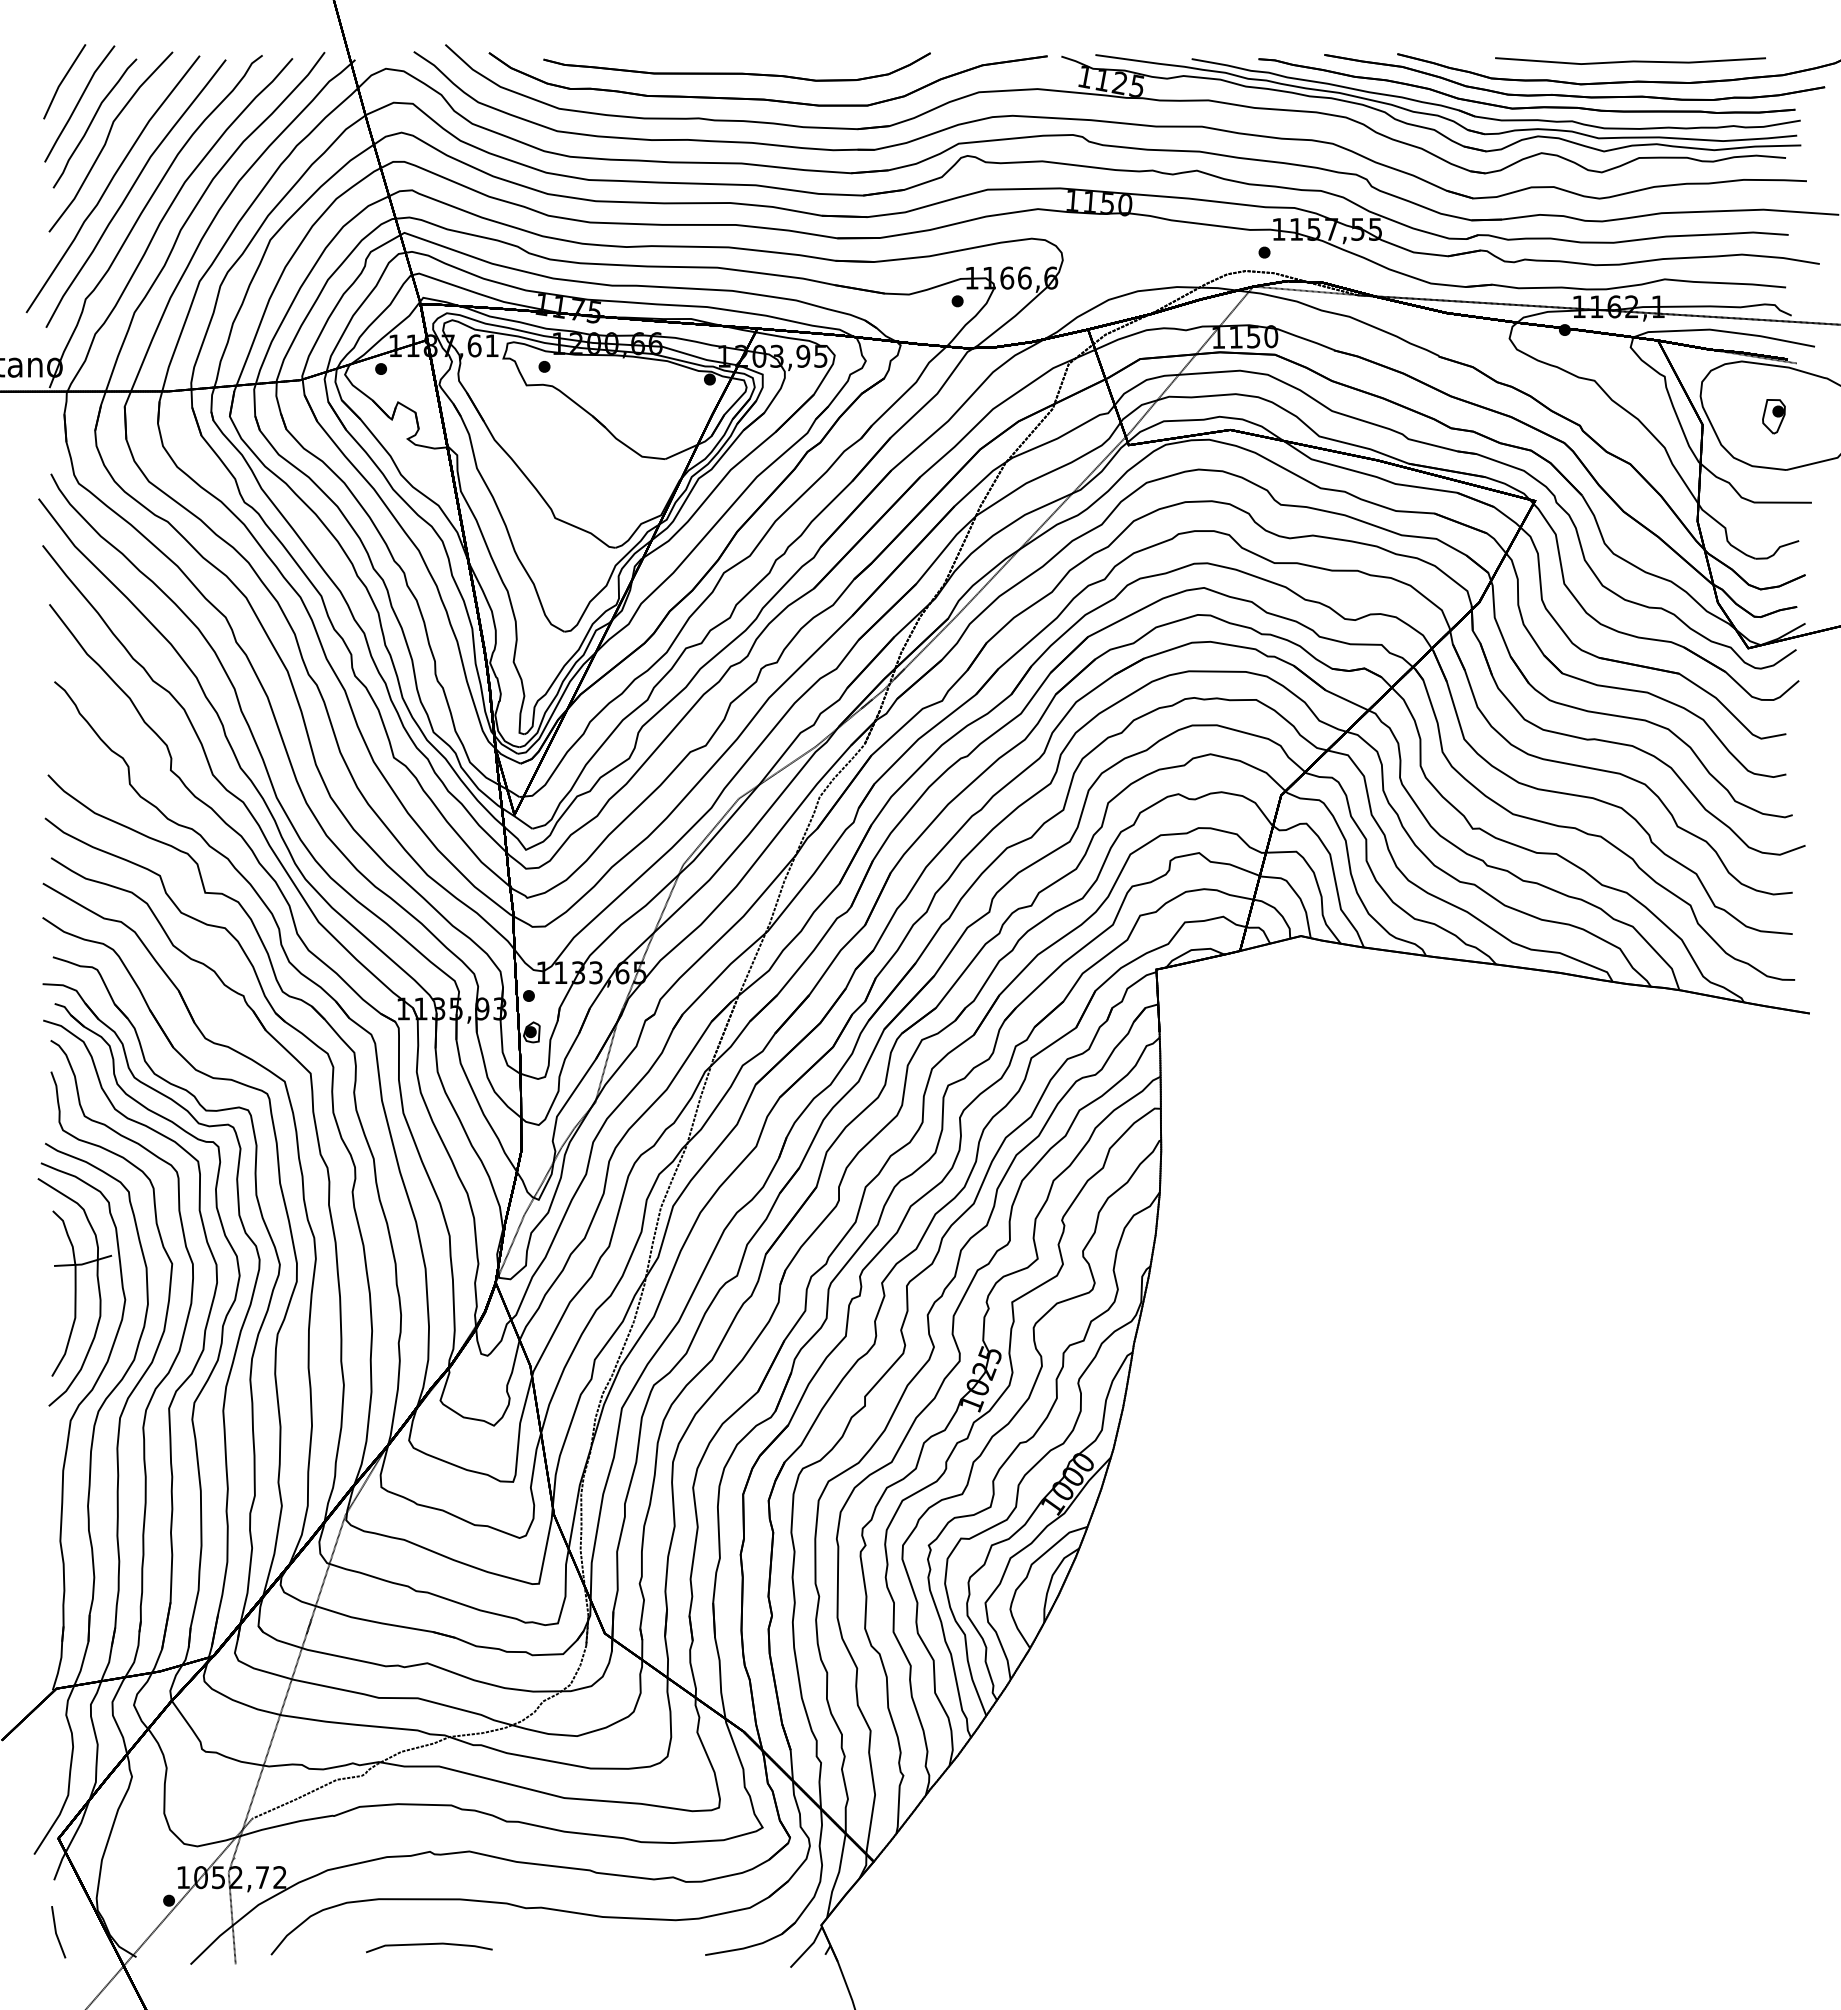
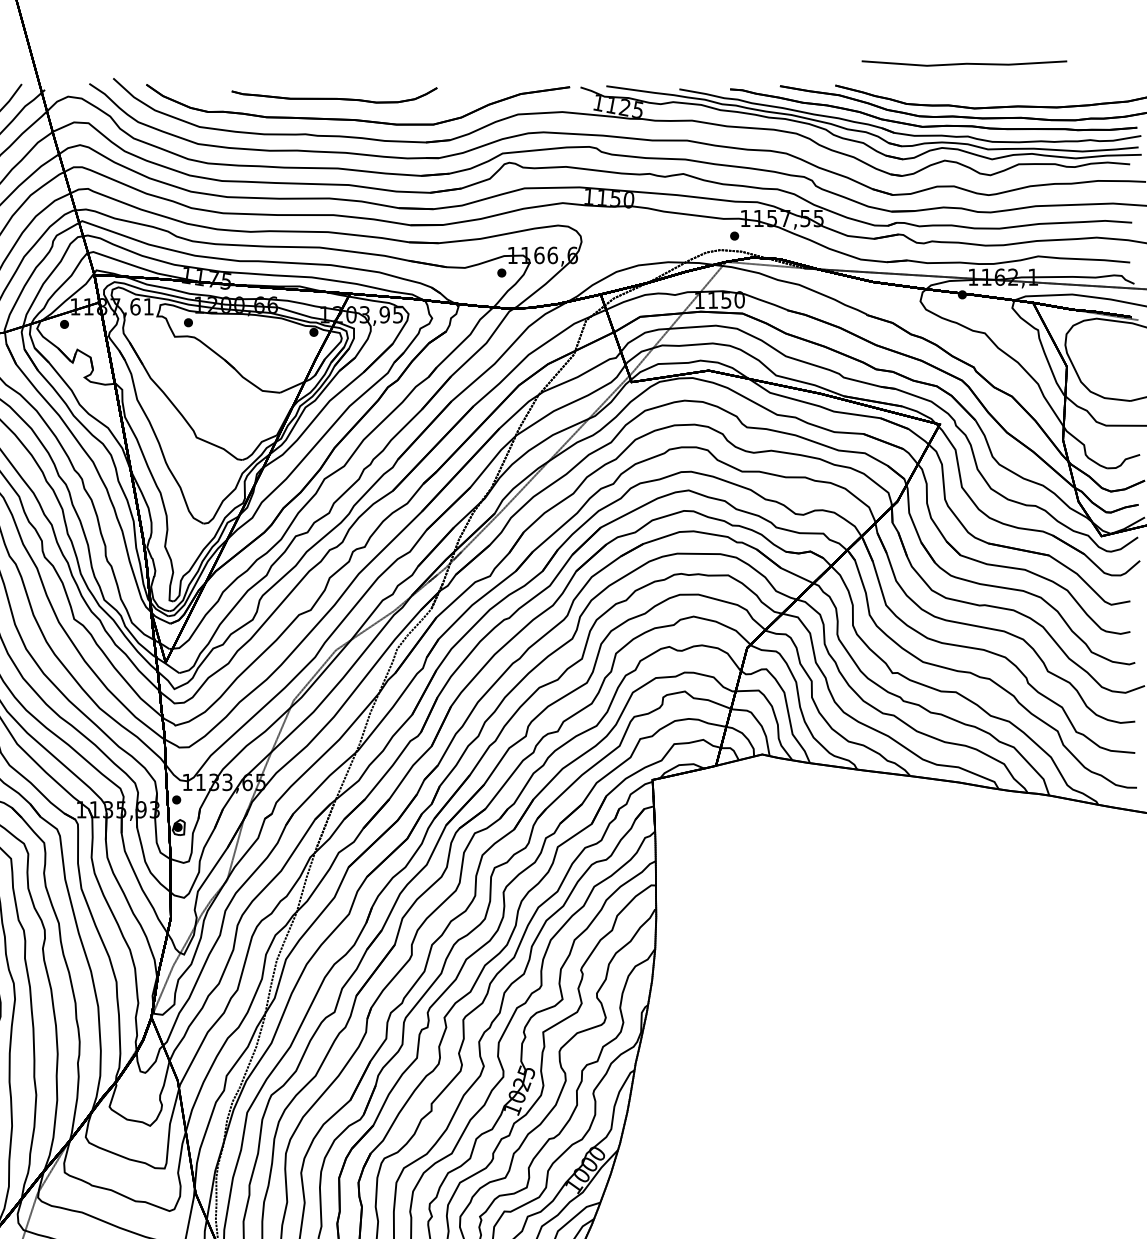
line: (1630, 60) -> (964, 63), moved
part: (736, 66) -> (334, 94), size x0.7
part: (1773, 416) -> (1120, 360), removed

